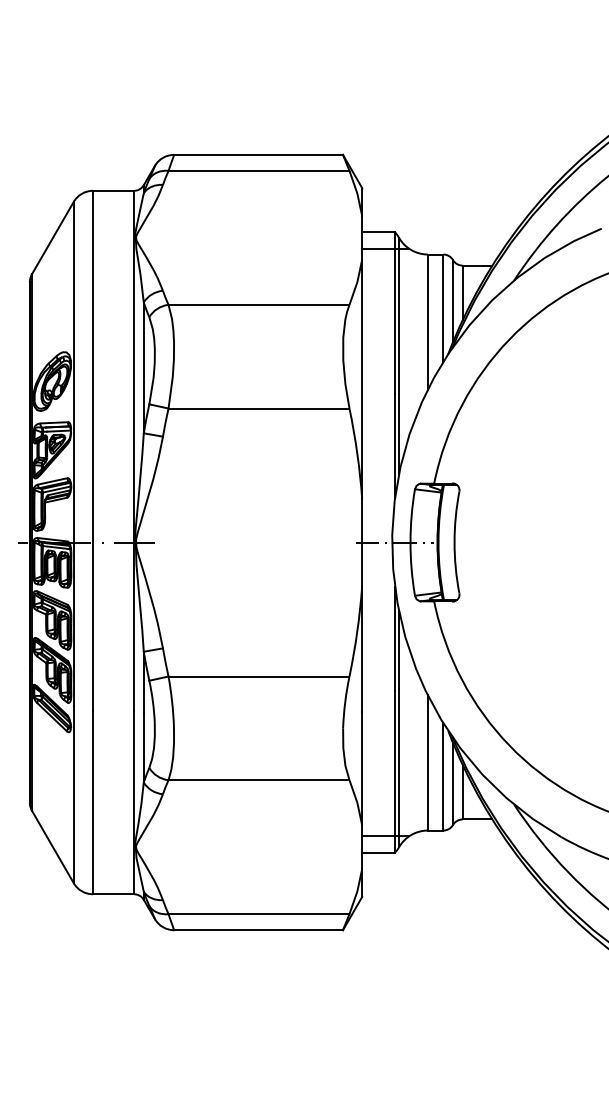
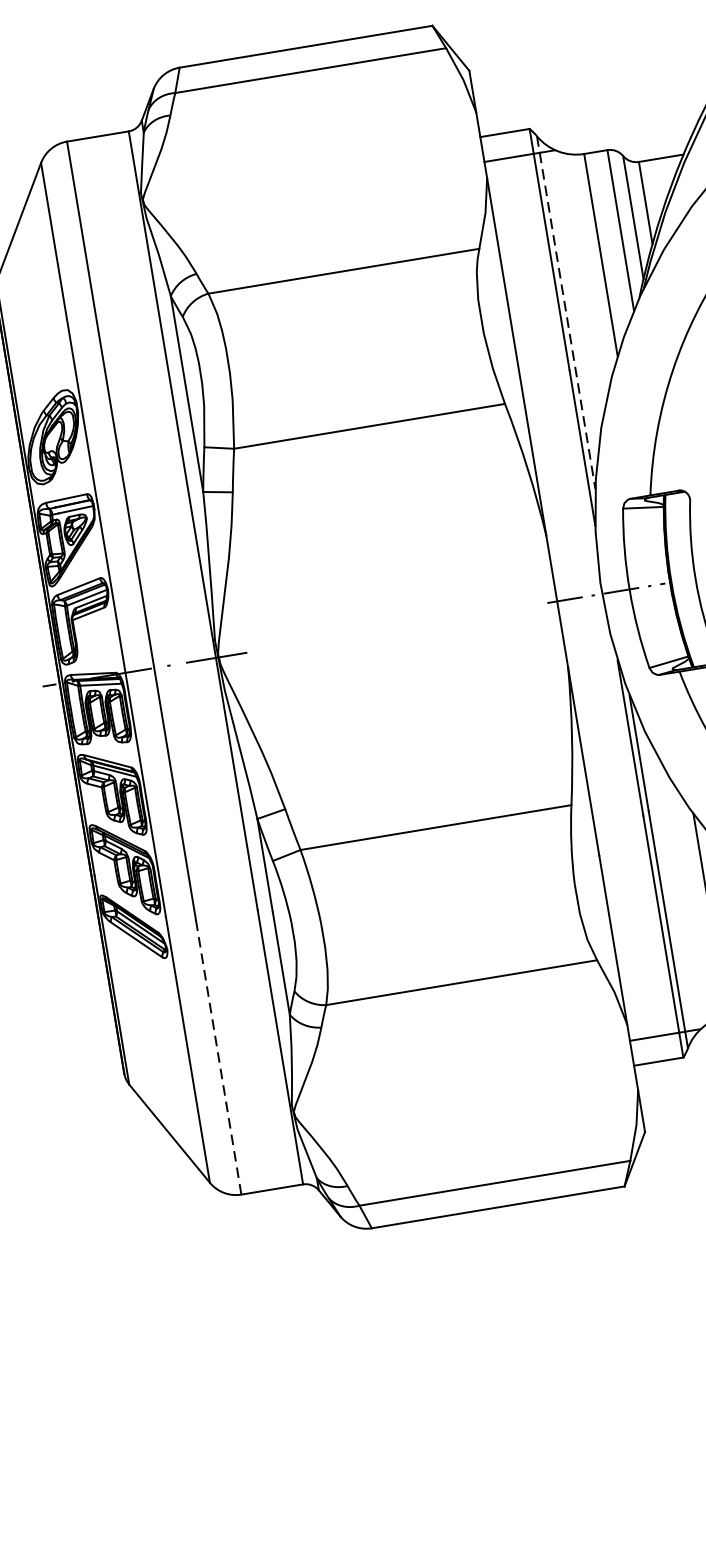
line: (399, 355) -> (566, 312), solid -> dashed
line: (92, 802) -> (217, 1057), solid -> dashed

